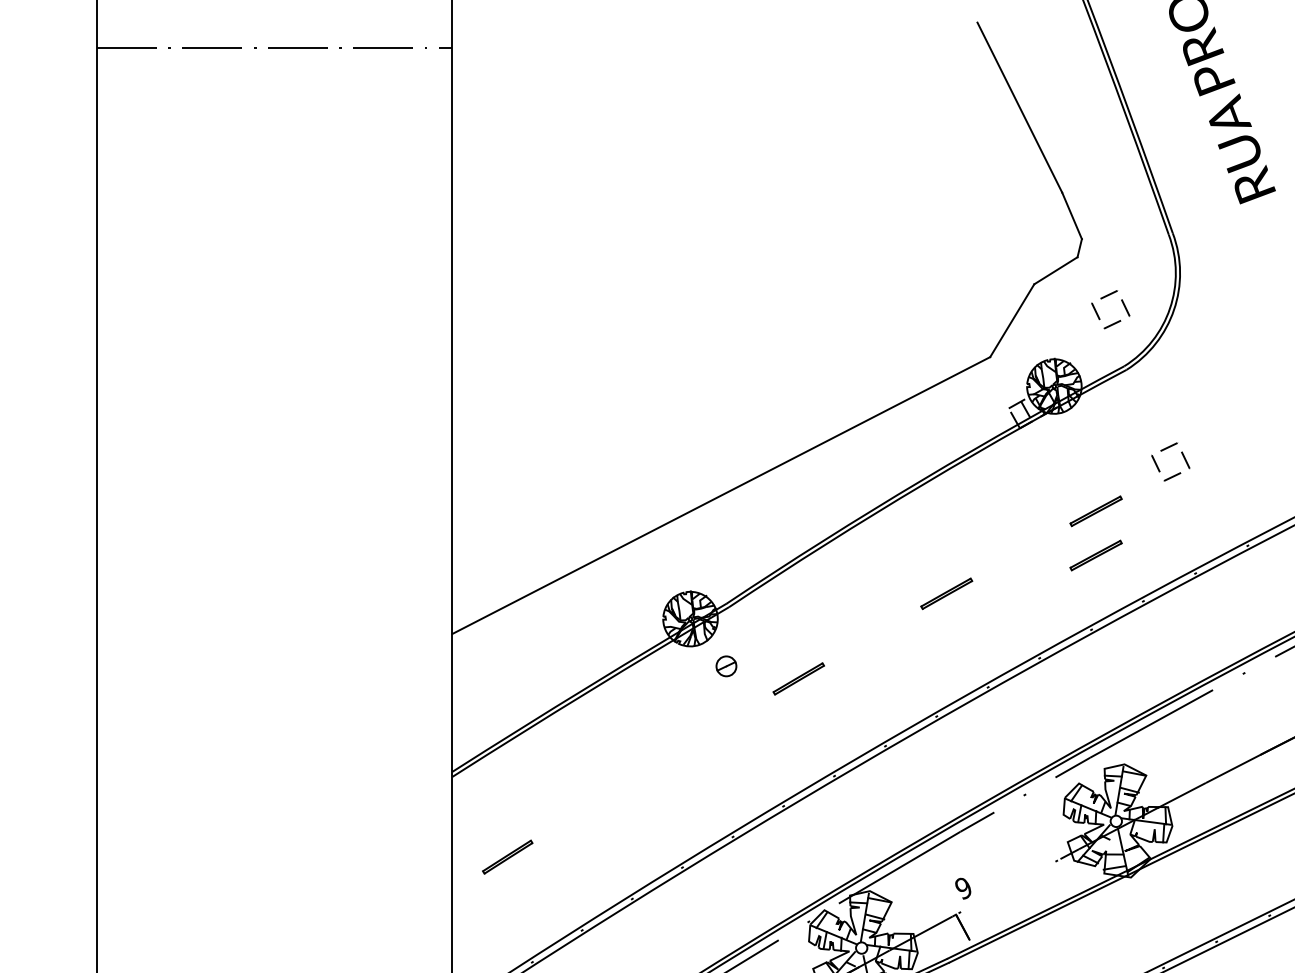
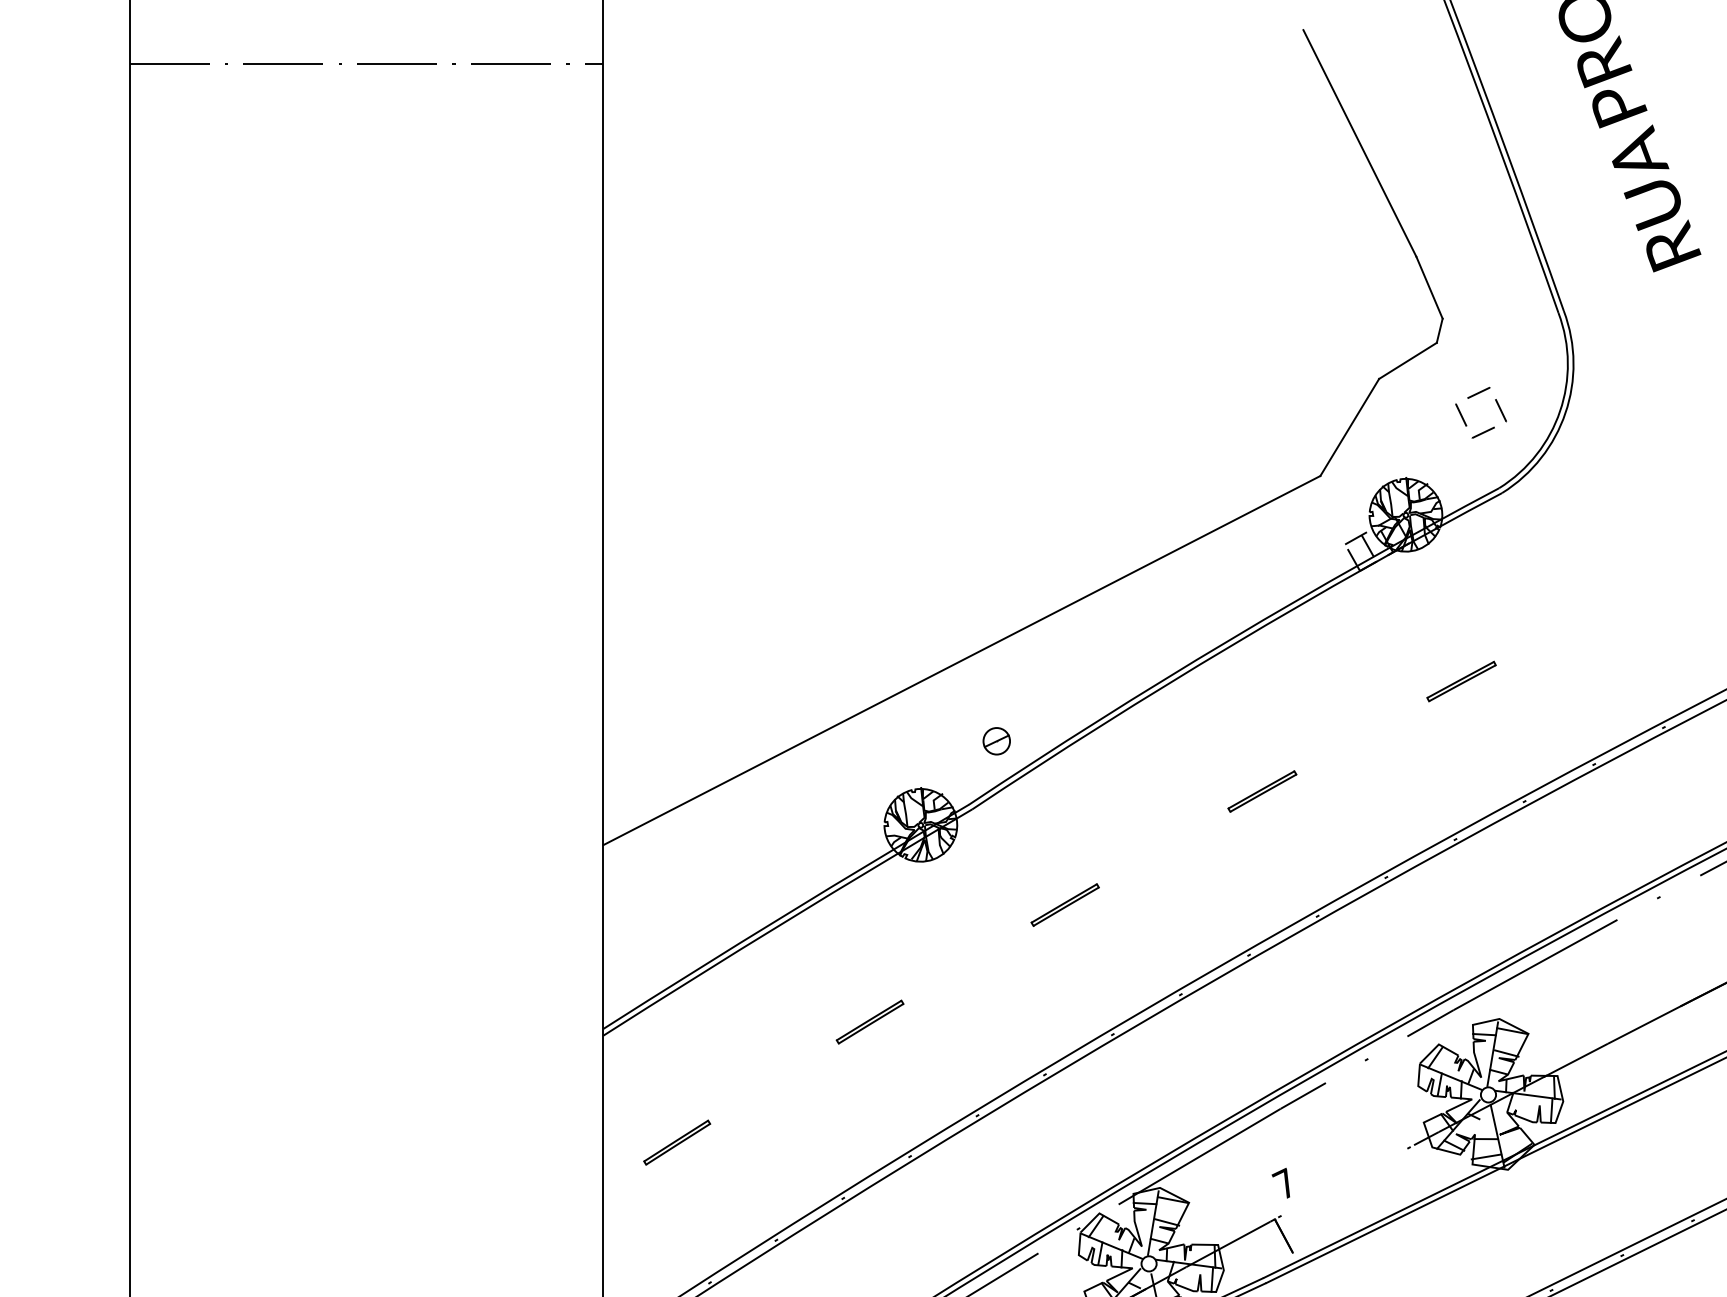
part: (1167, 448) -> (1556, 598), removed
part: (1096, 555) -> (1461, 740), removed
part: (726, 666) -> (996, 741), moved
part: (652, 766) -> (869, 1021), added
text: (962, 887) -> (1283, 1183), 9 -> 7

